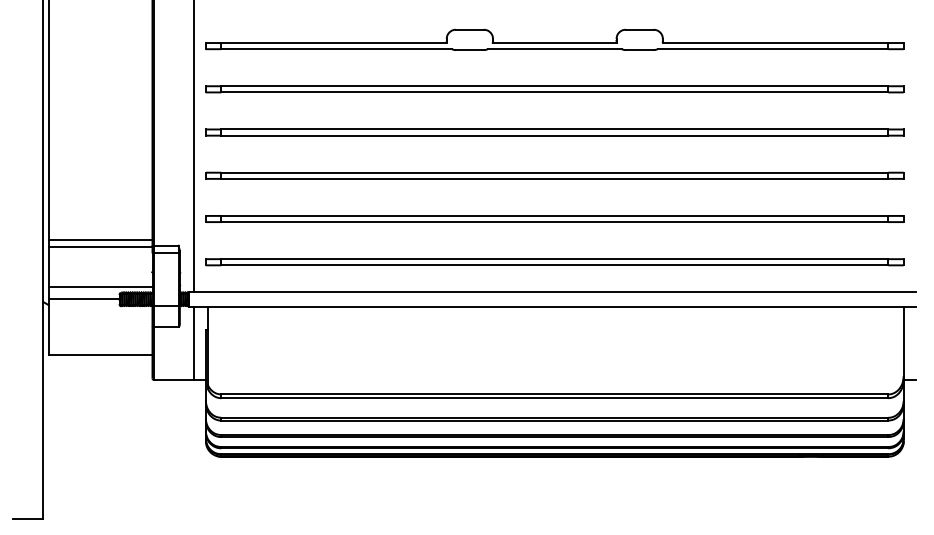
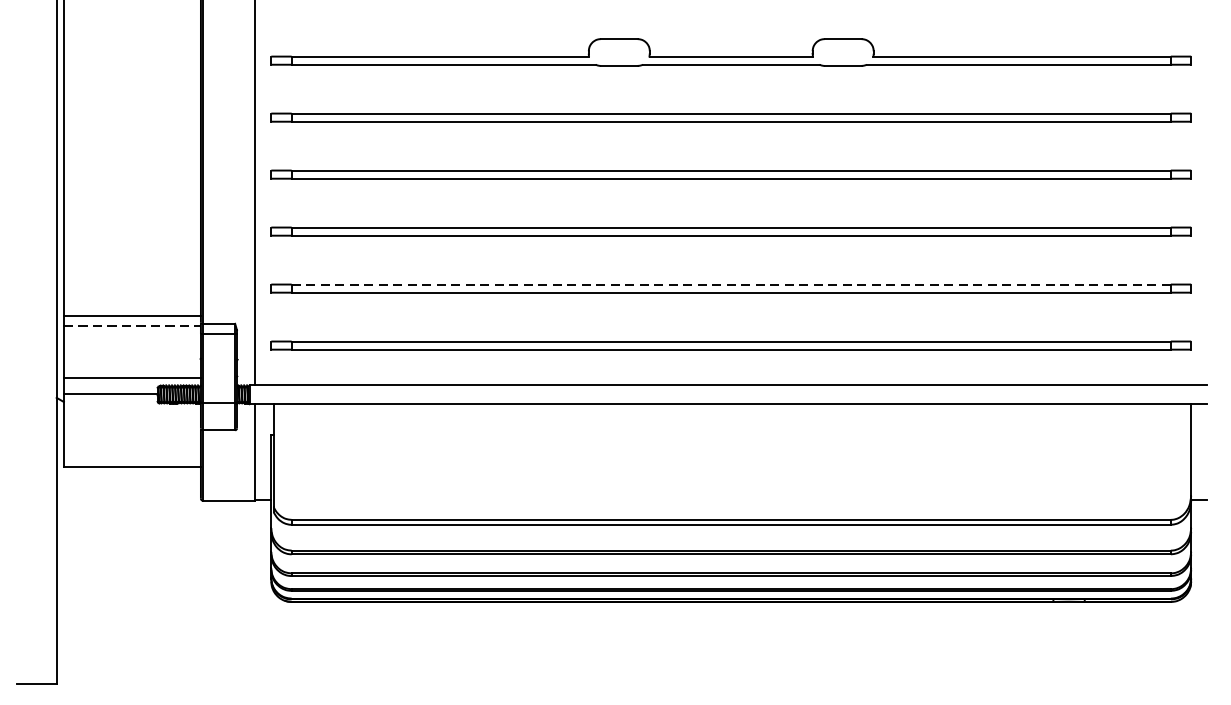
line: (555, 215) -> (732, 283), solid -> dashed
line: (100, 247) -> (132, 326), solid -> dashed

